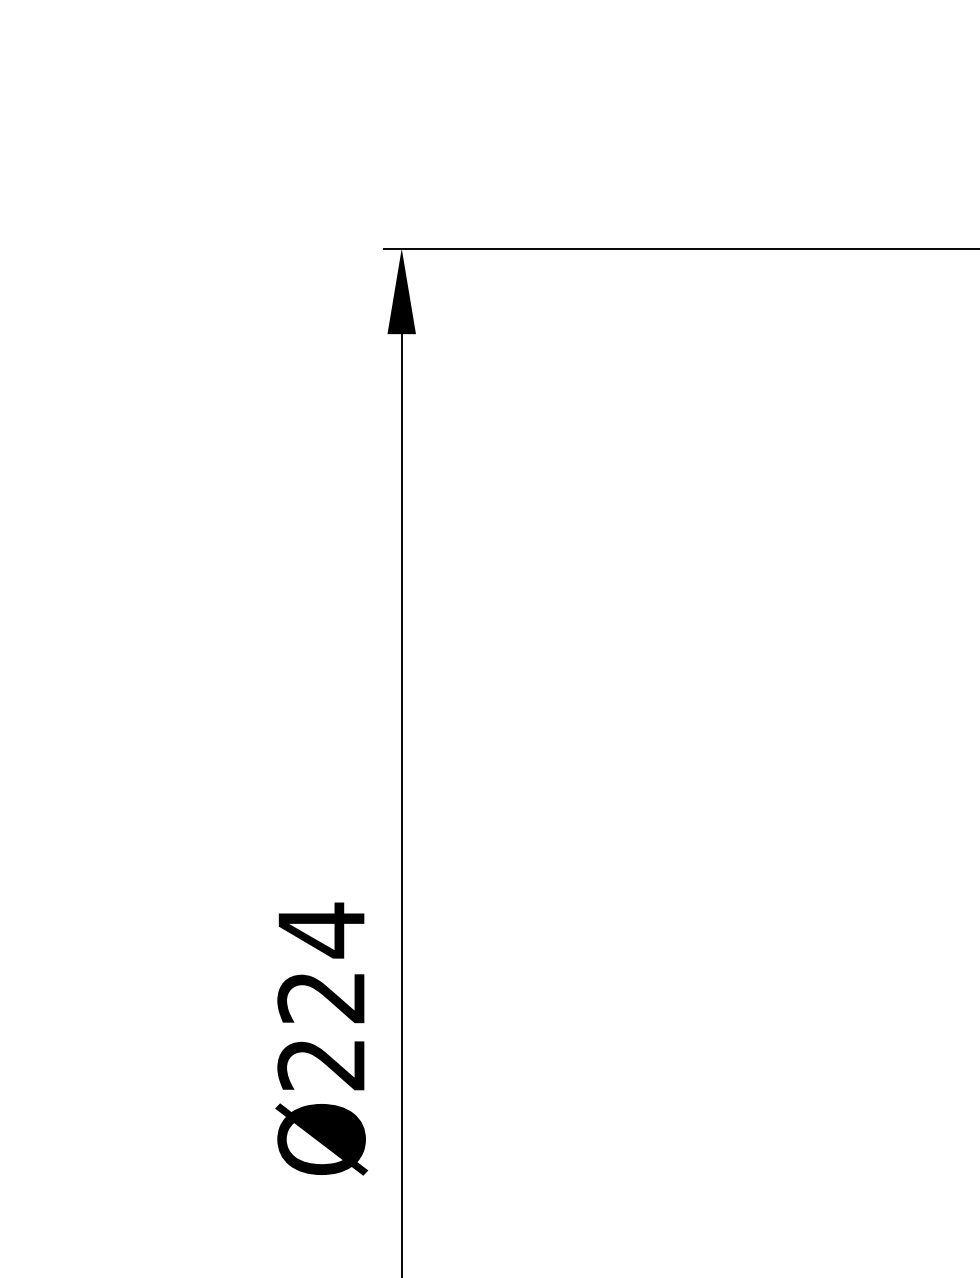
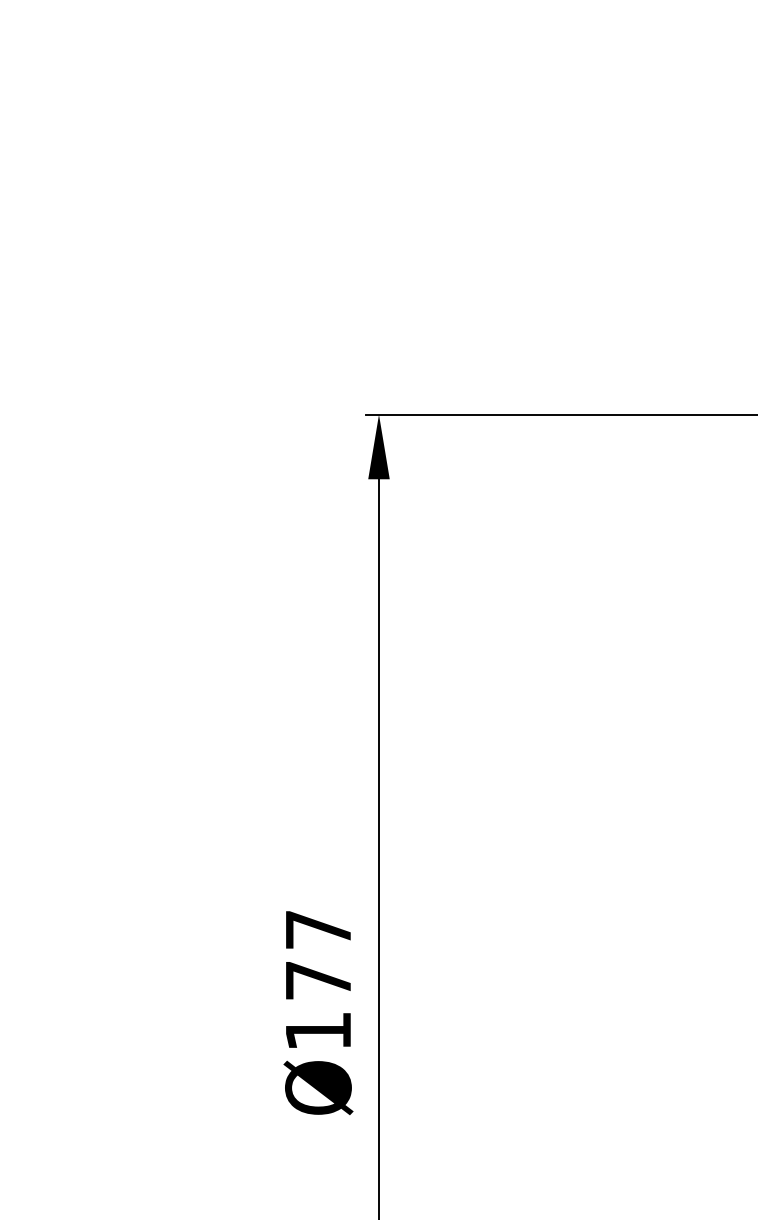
text: (320, 995) -> (317, 979), Ø224 -> Ø177

